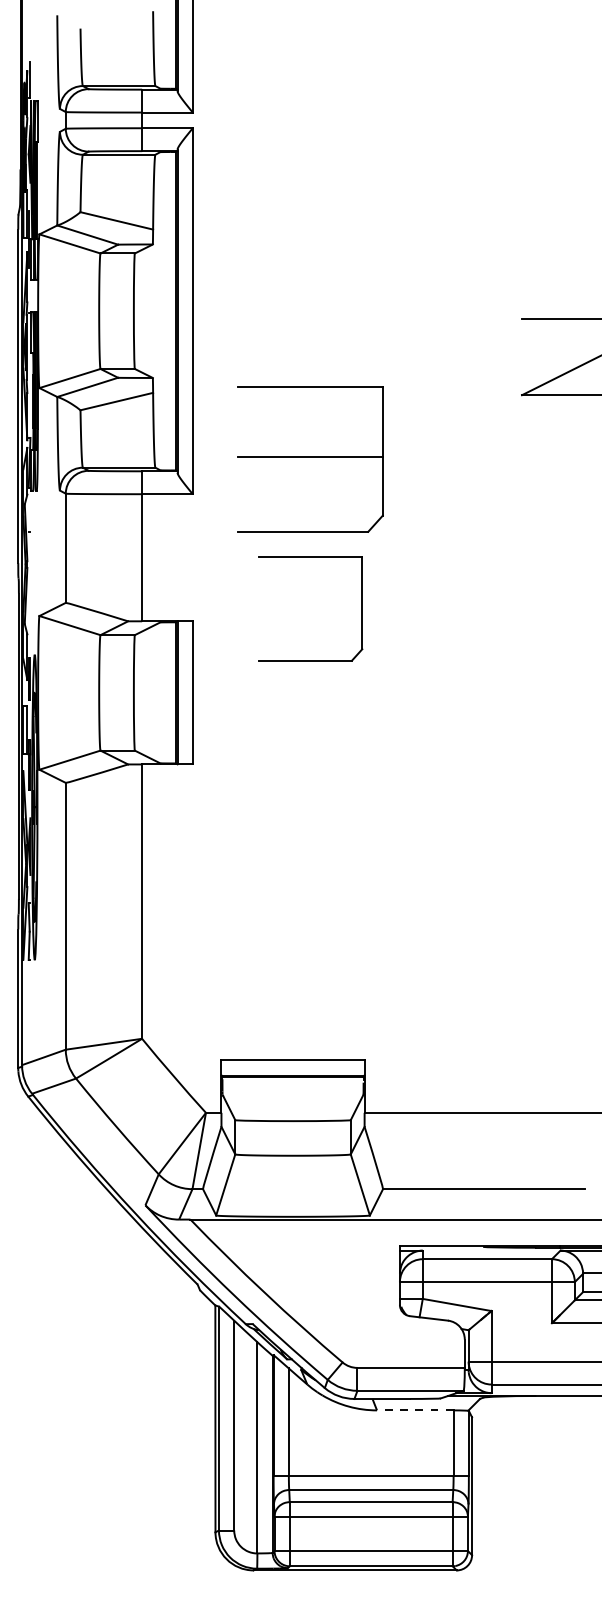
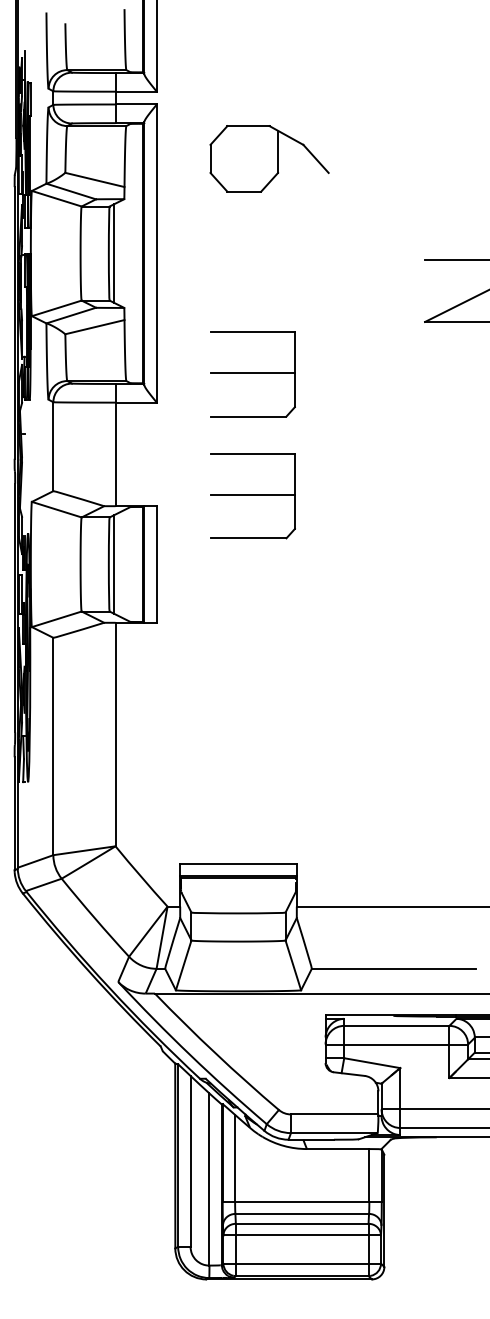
part: (330, 194) -> (269, 158), added
line: (140, 310) -> (114, 252), added
part: (310, 459) -> (252, 374), size x0.71
line: (310, 607) -> (252, 494), added
line: (140, 692) -> (114, 564), added
line: (414, 1410) -> (337, 1149), dashed -> solid

